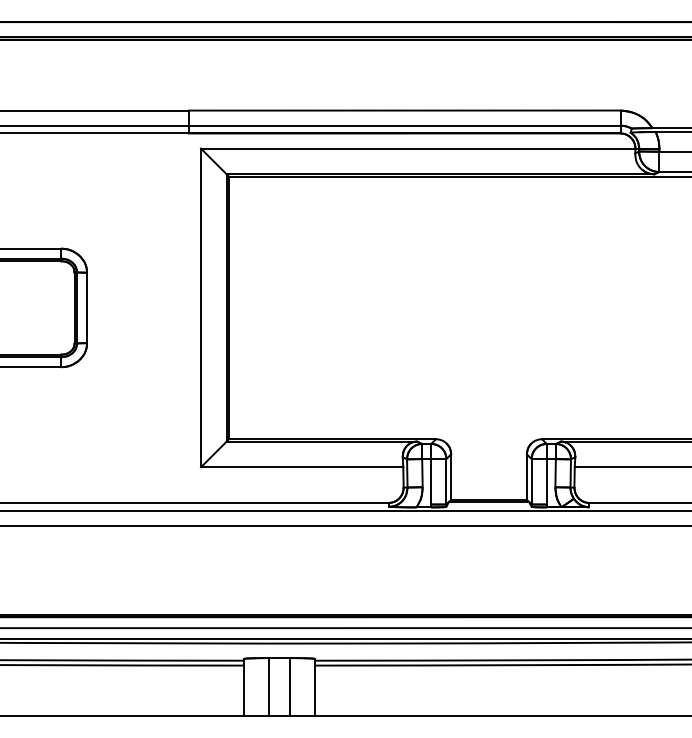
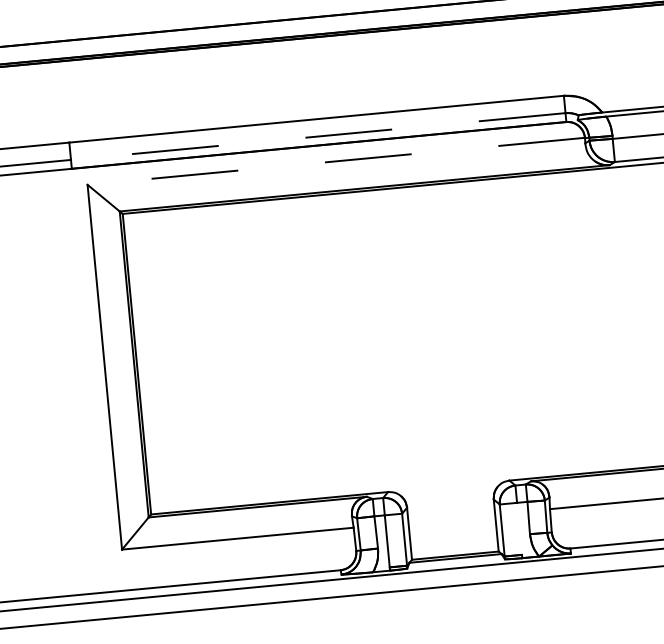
line: (404, 125) -> (318, 136), solid -> dashed
line: (417, 148) -> (335, 161), solid -> dashed
line: (546, 481) -> (519, 528), removed

